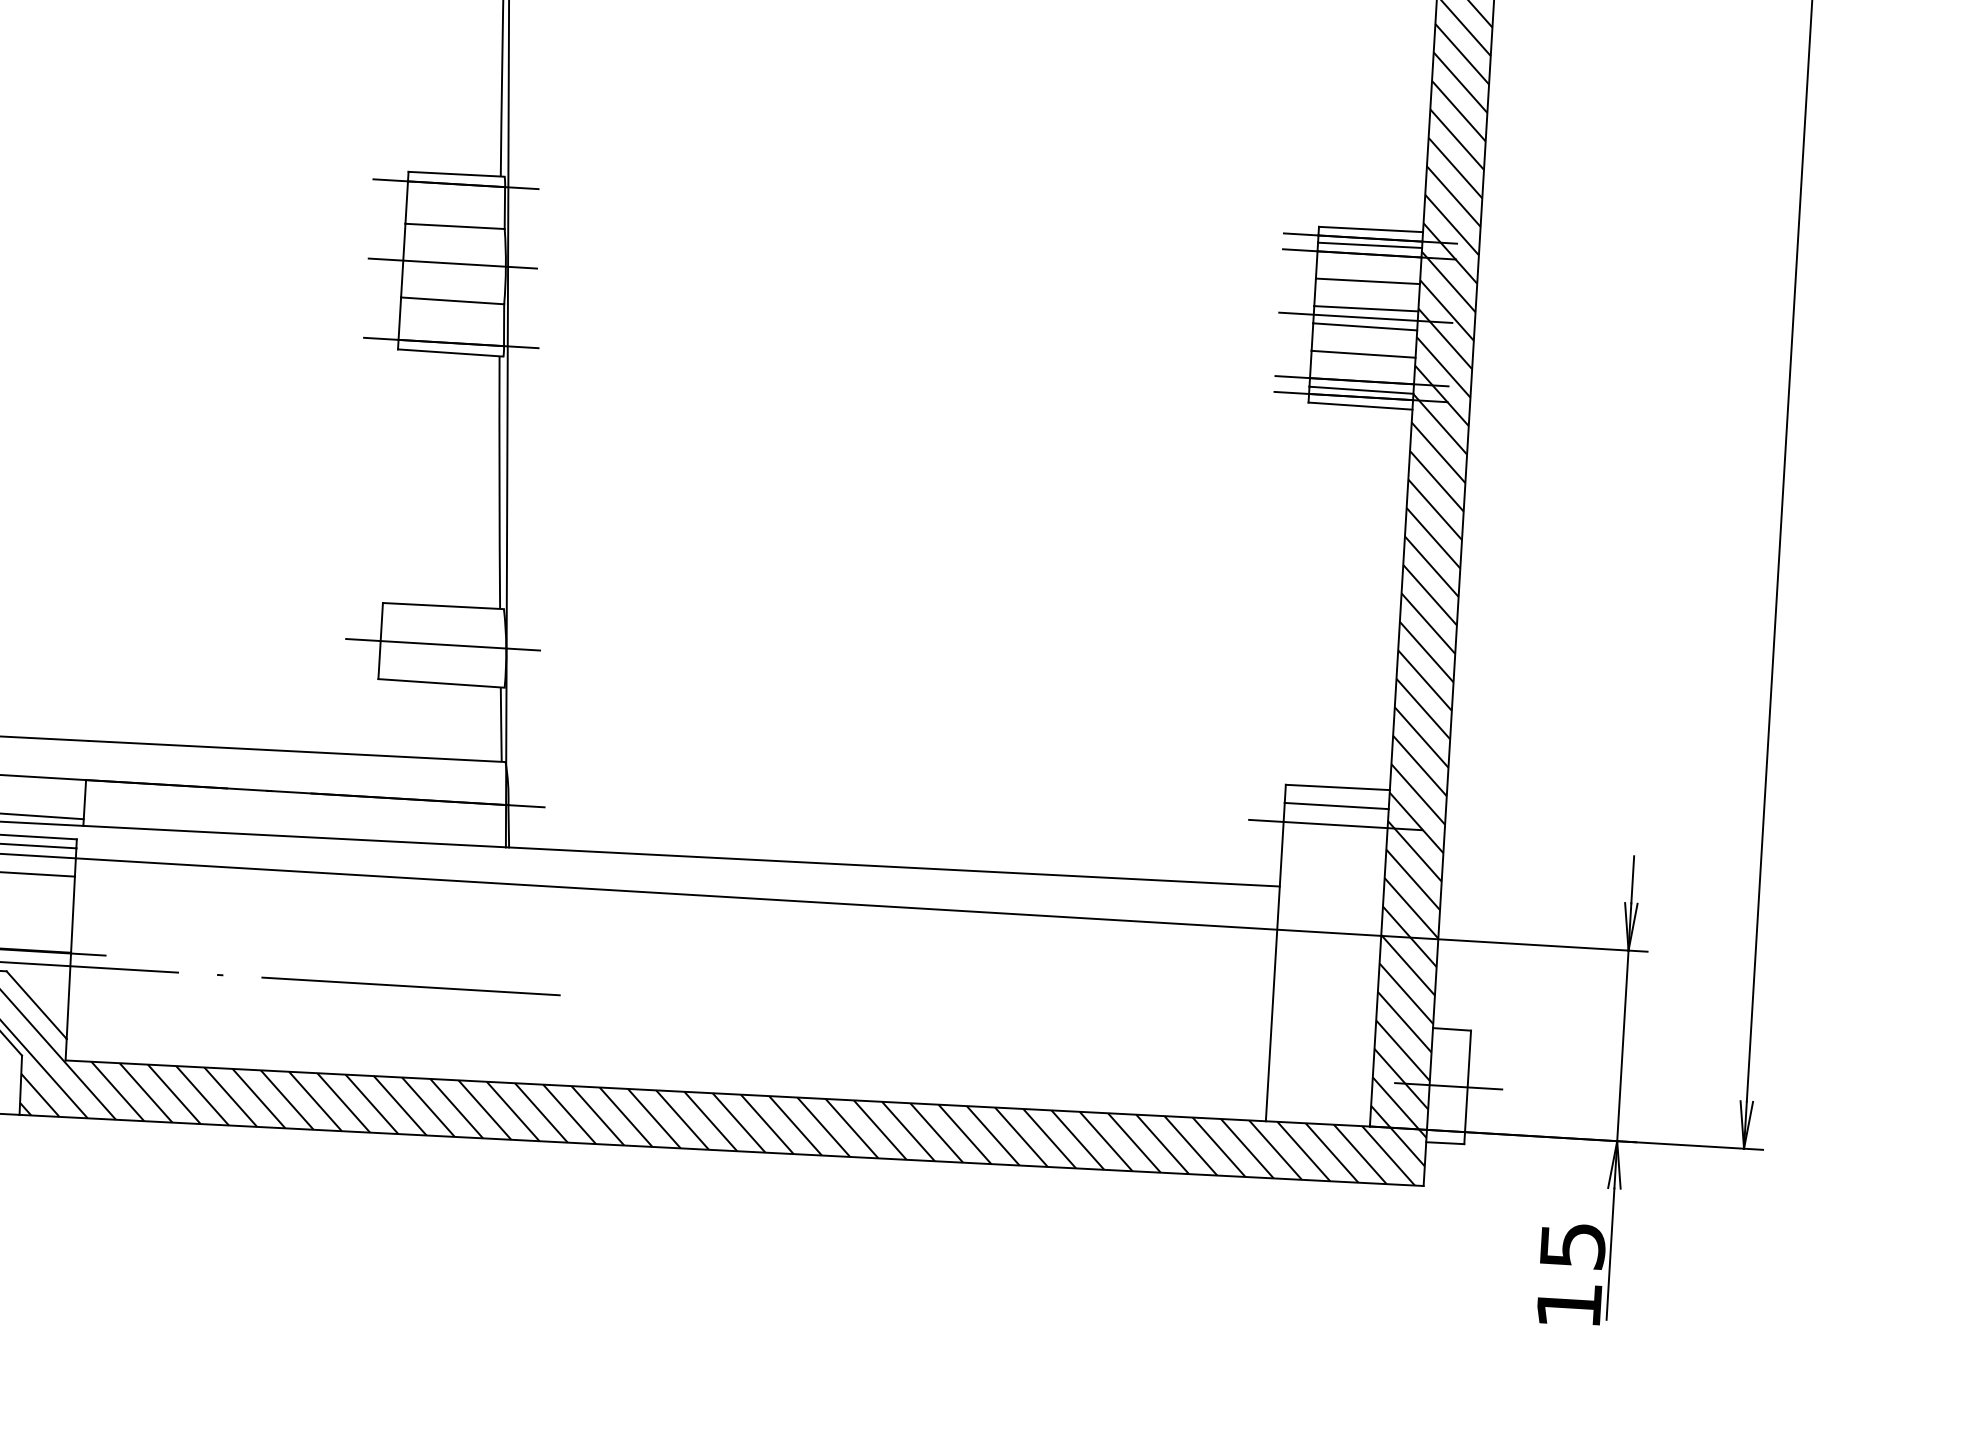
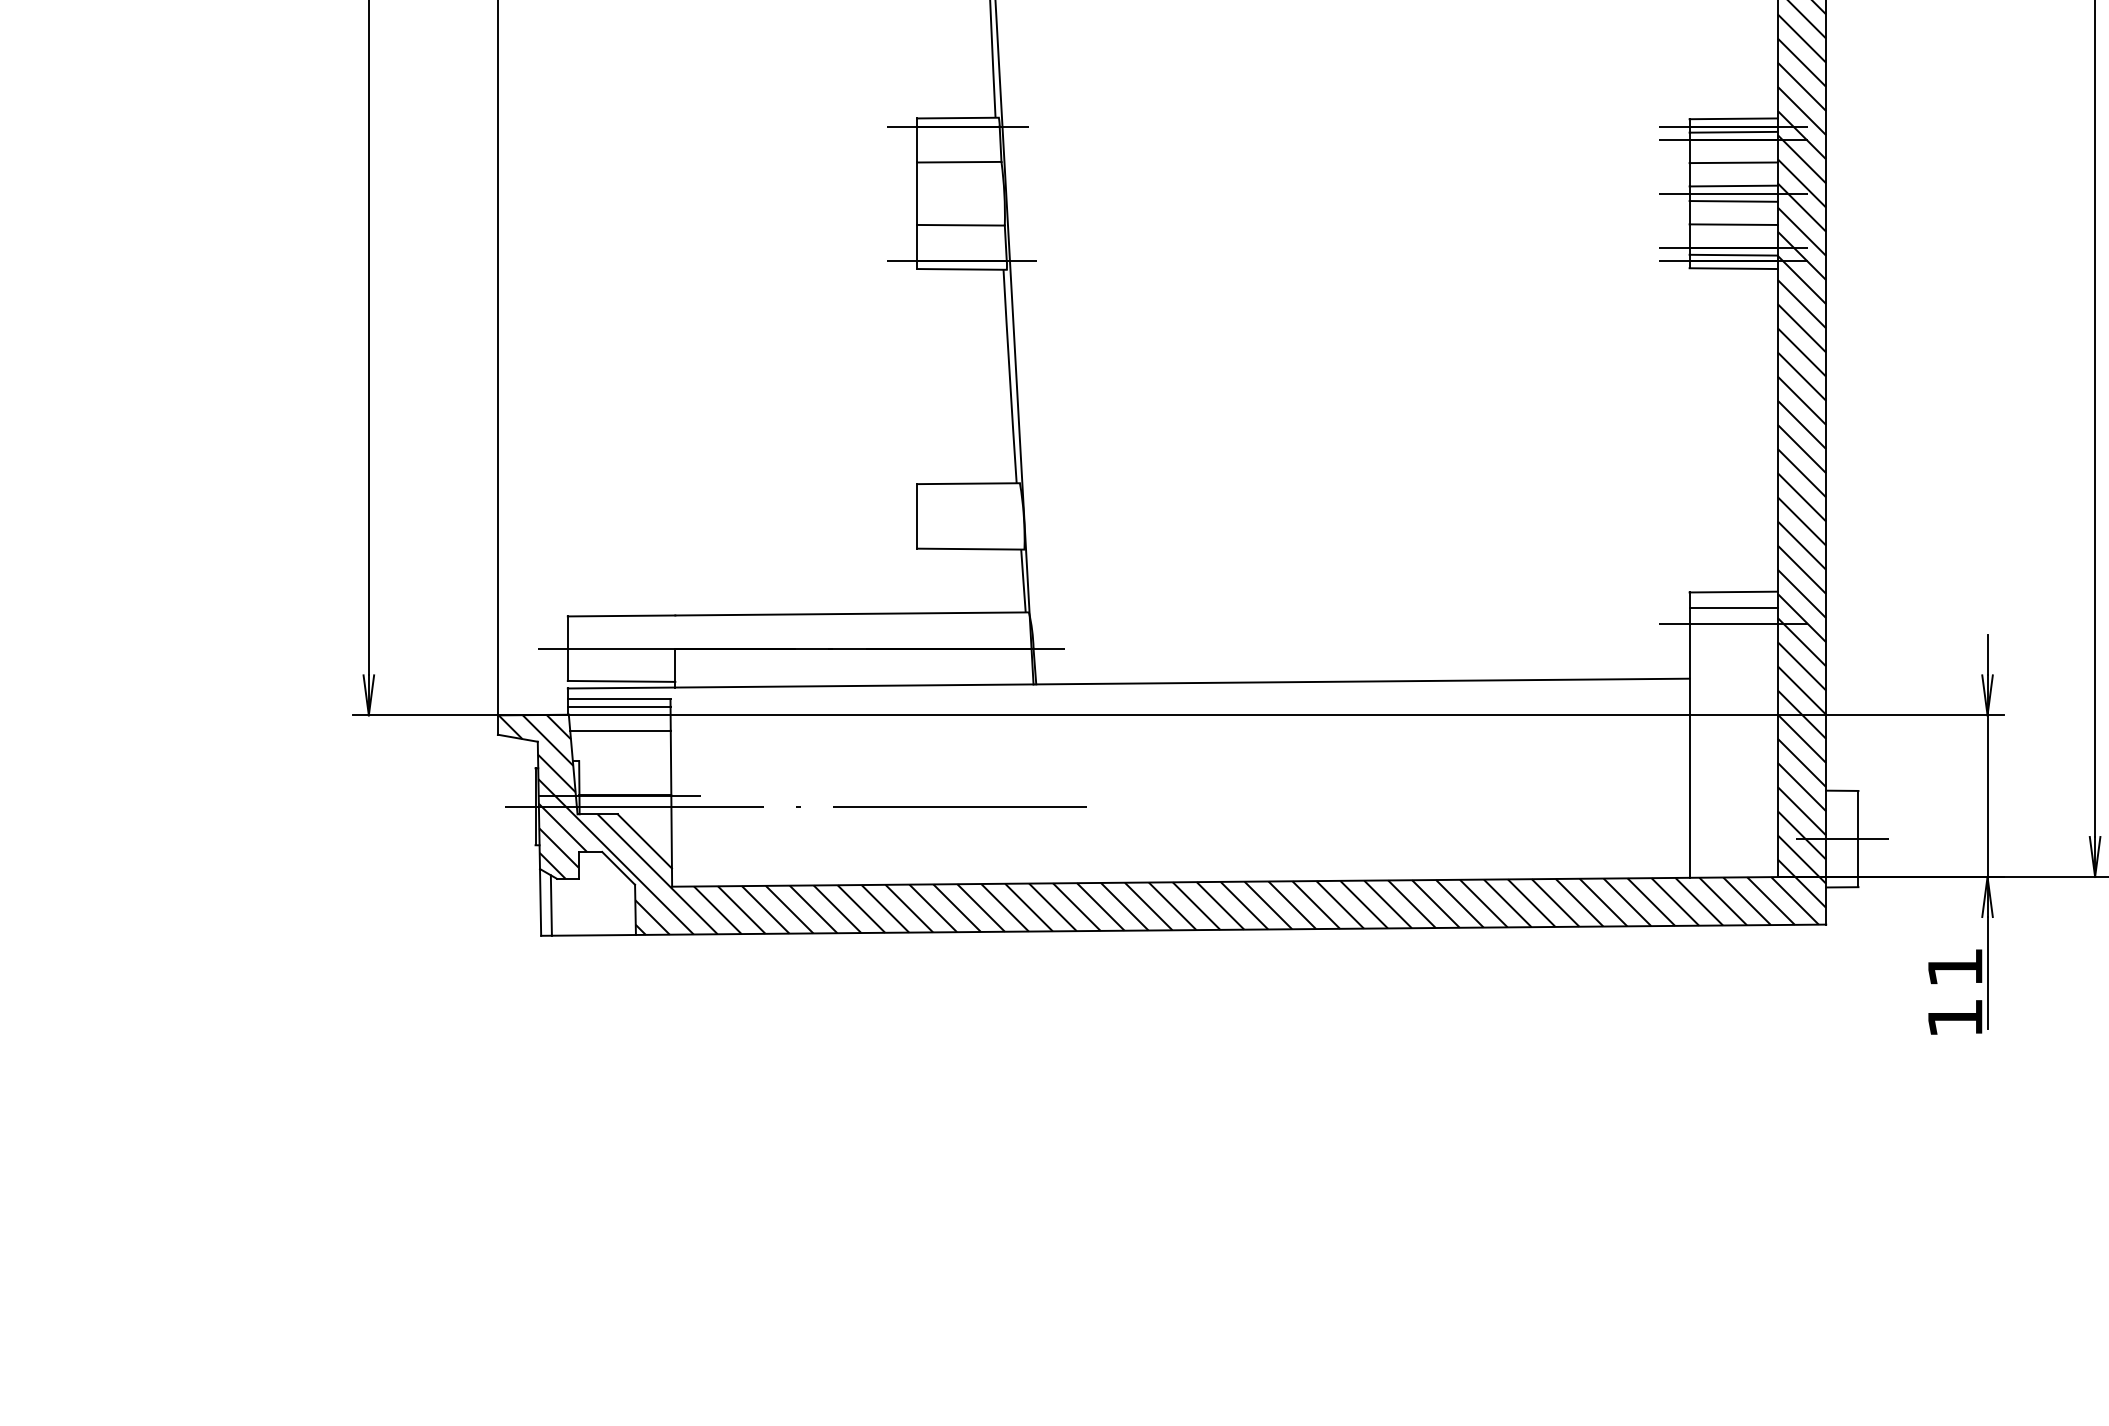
line: (452, 263) -> (959, 193), removed
line: (443, 644) -> (970, 516), removed
text: (1573, 1245) -> (1955, 967), 15 -> 11

